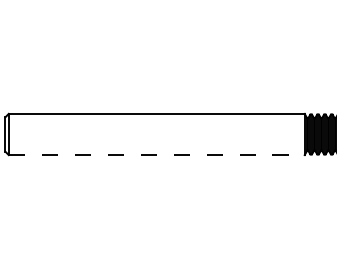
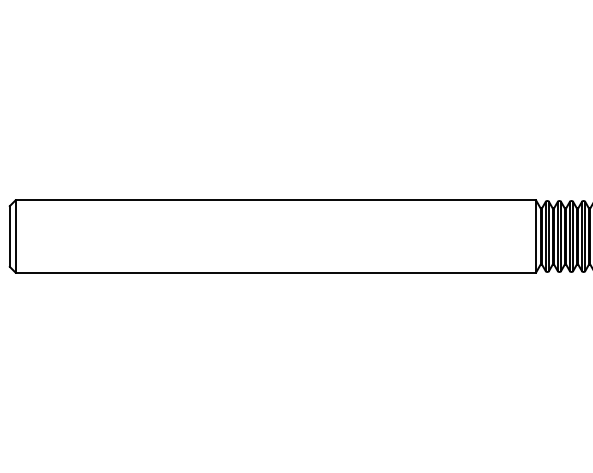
line: (156, 155) -> (275, 273), dashed -> solid

